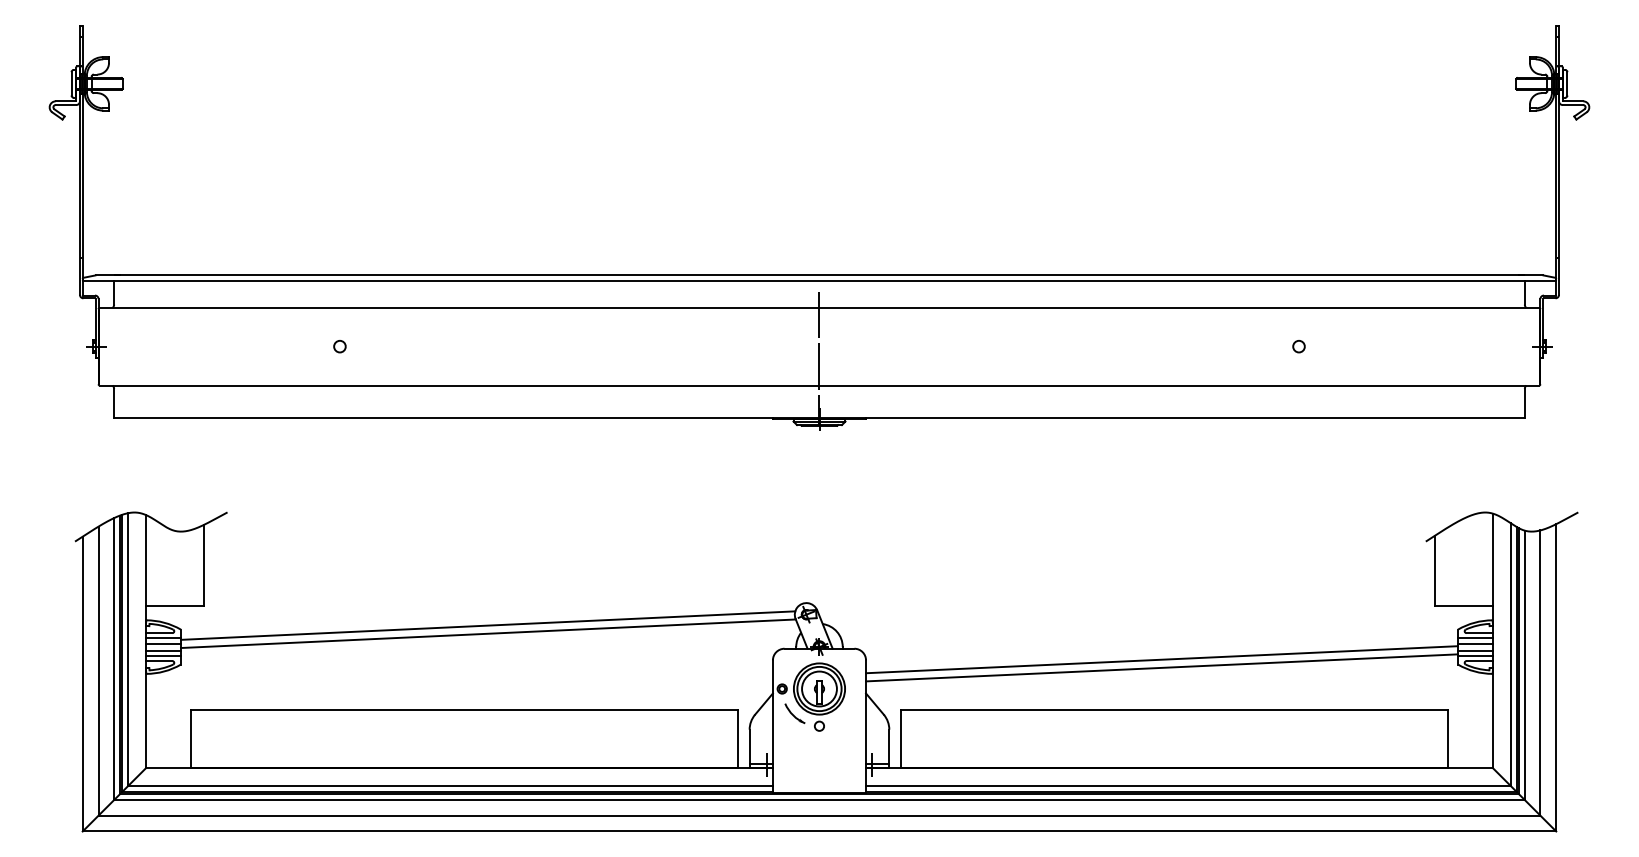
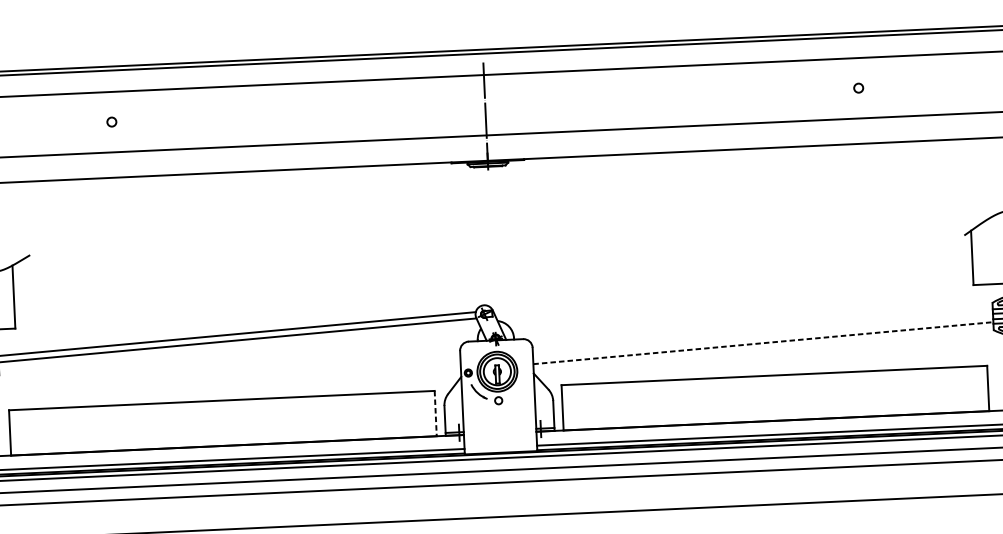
line: (1162, 659) -> (763, 336), removed
line: (1162, 667) -> (763, 342), solid -> dashed
line: (738, 739) -> (436, 413), solid -> dashed

